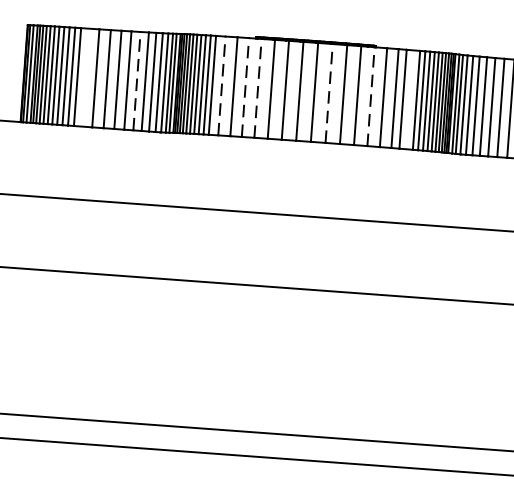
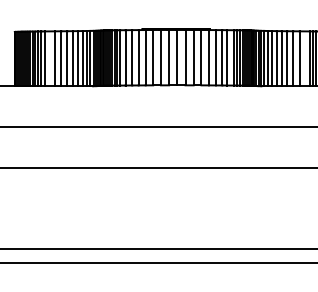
line: (137, 80) -> (78, 58), dashed -> solid
line: (221, 85) -> (125, 57), dashed -> solid
line: (245, 87) -> (138, 57), dashed -> solid
line: (257, 87) -> (145, 57), dashed -> solid
line: (329, 93) -> (185, 57), dashed -> solid
line: (370, 96) -> (208, 57), dashed -> solid

